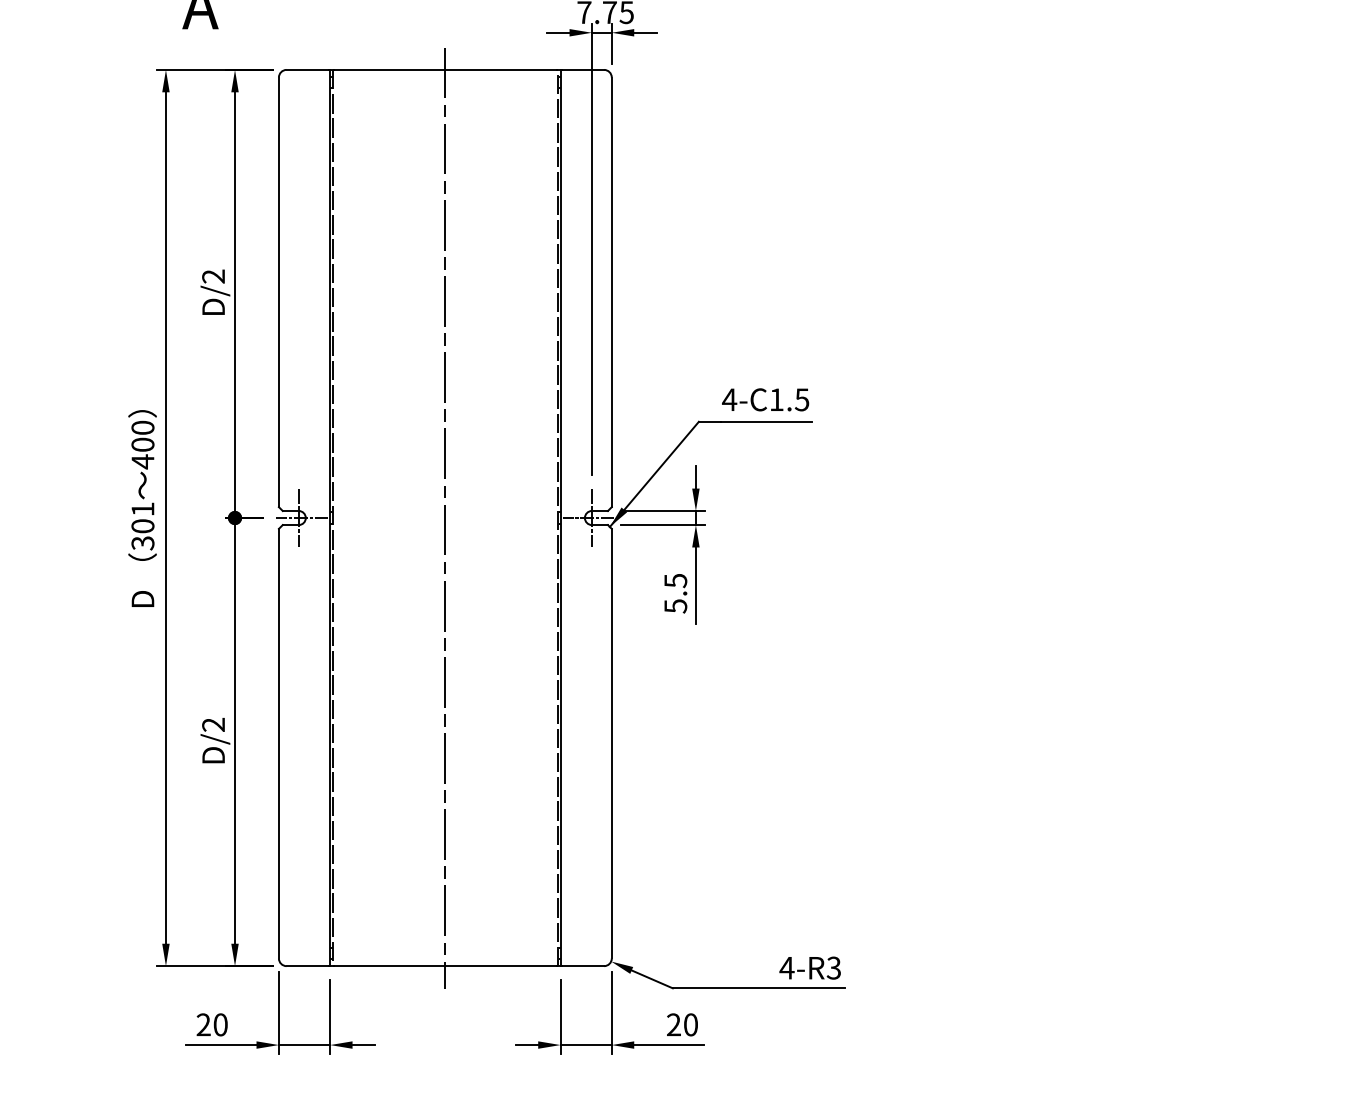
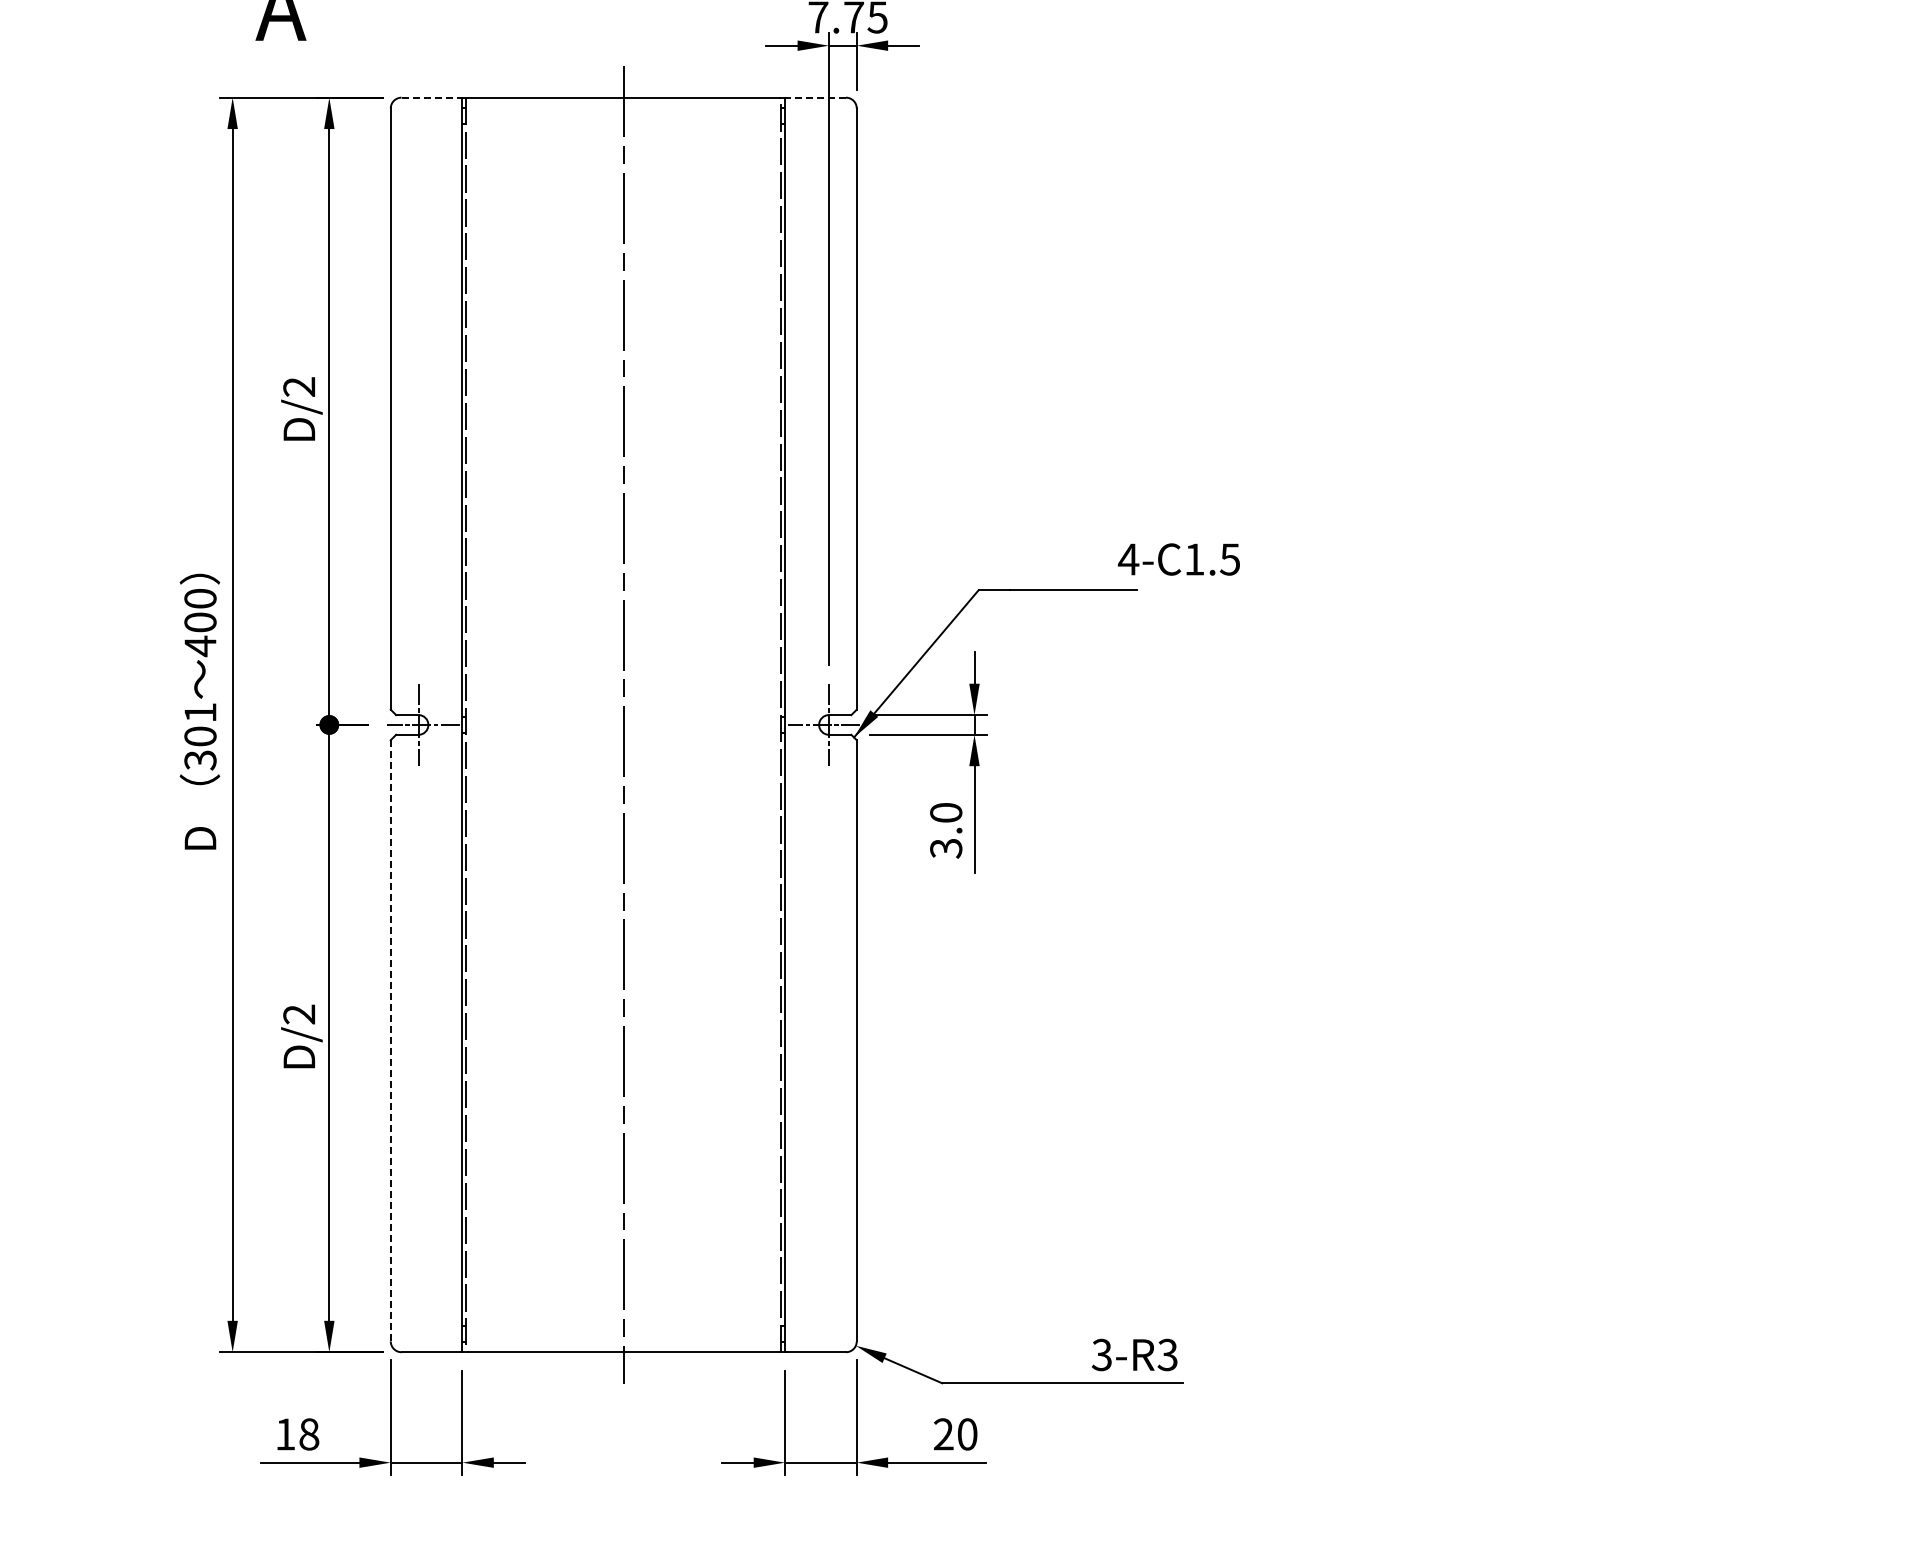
line: (308, 69) -> (431, 97), solid -> dashed
line: (583, 69) -> (816, 97), solid -> dashed
text: (765, 399) -> (1178, 559), moved
text: (675, 593) -> (946, 830), 5.5 -> 3.0
line: (278, 743) -> (390, 1040), solid -> dashed
text: (786, 967) -> (1101, 1354), 4-R3 -> 3-R3
text: (212, 1024) -> (297, 1434), 20 -> 18

